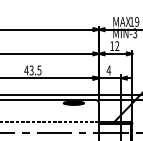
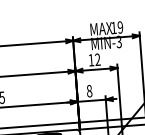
text: (108, 70) -> (89, 91), 4 -> 8

